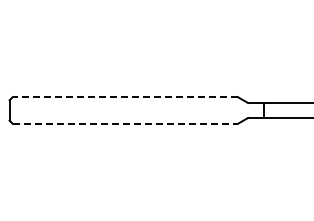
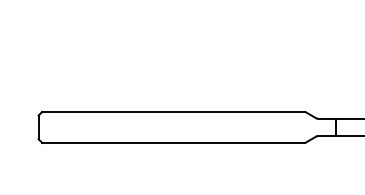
line: (125, 97) -> (173, 112), dashed -> solid
line: (125, 123) -> (173, 142), dashed -> solid

